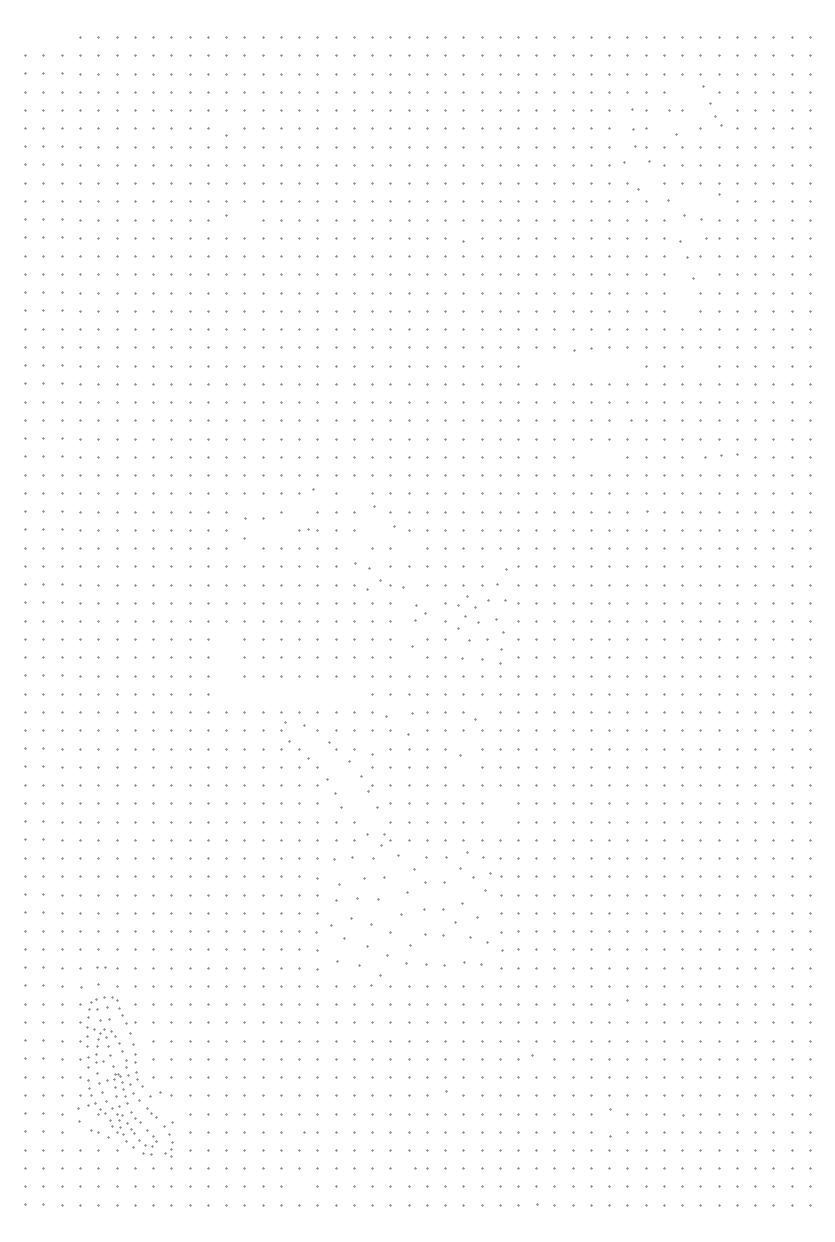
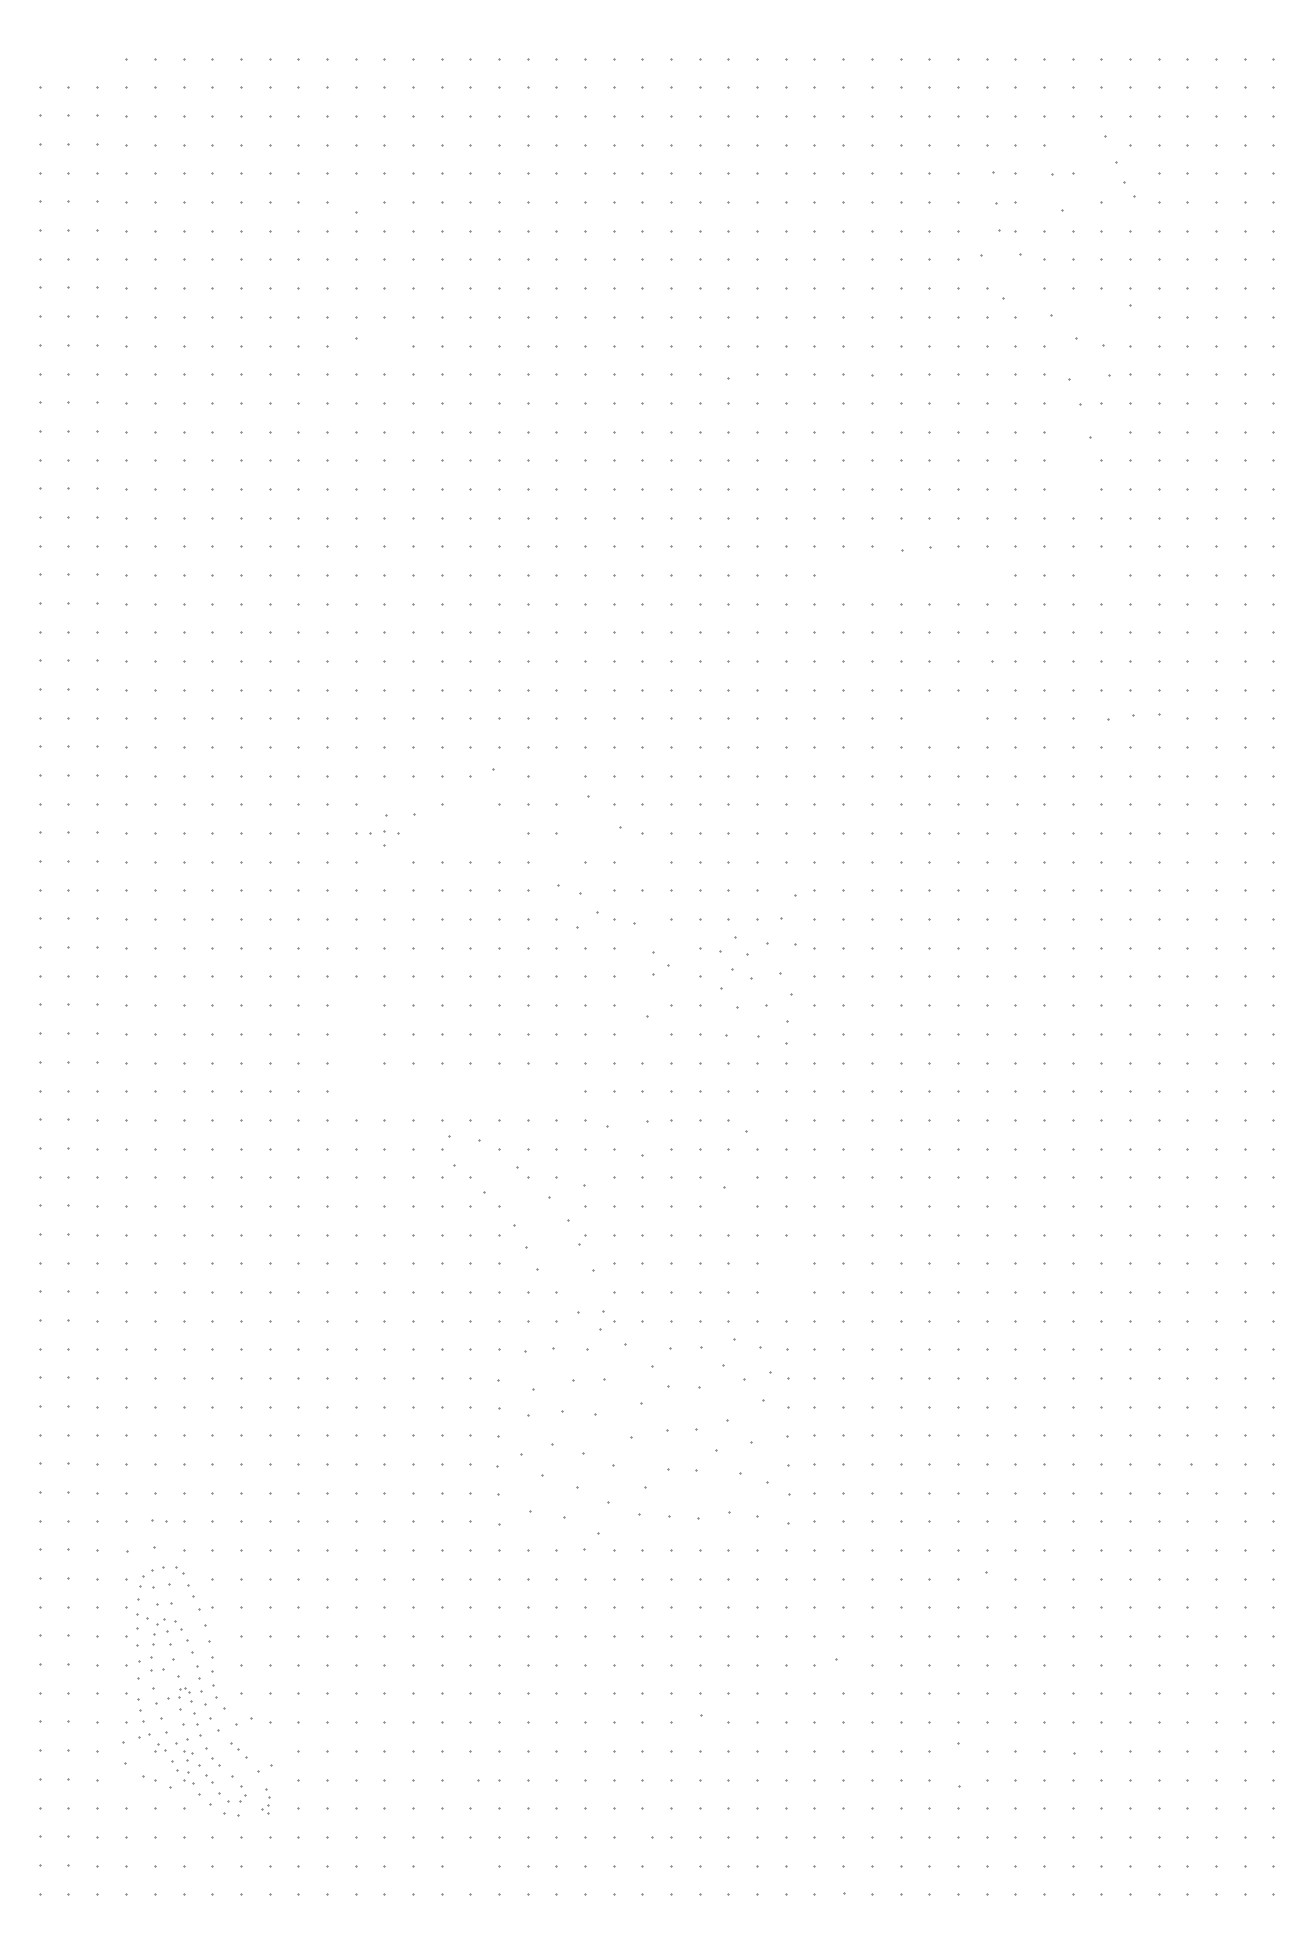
part: (308, 529) -> (384, 832), moved
part: (168, 1145) -> (265, 1801), size x0.7

